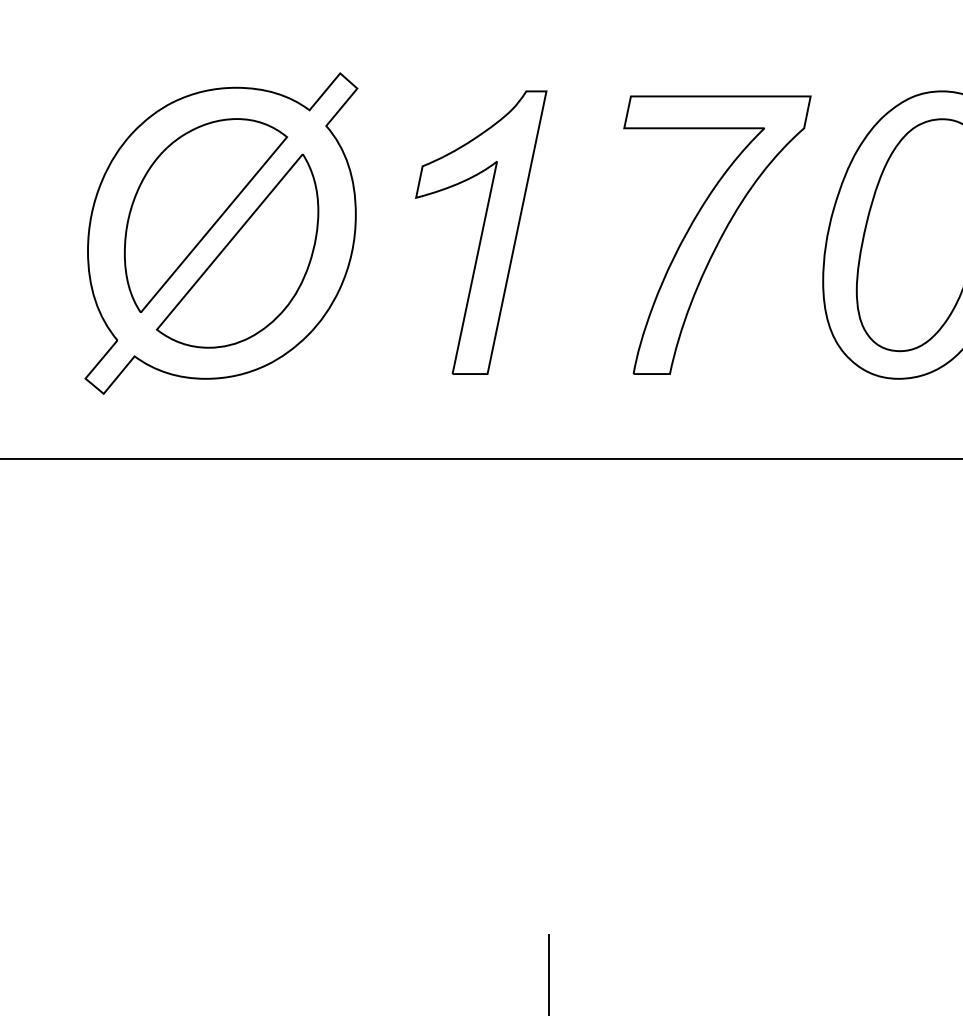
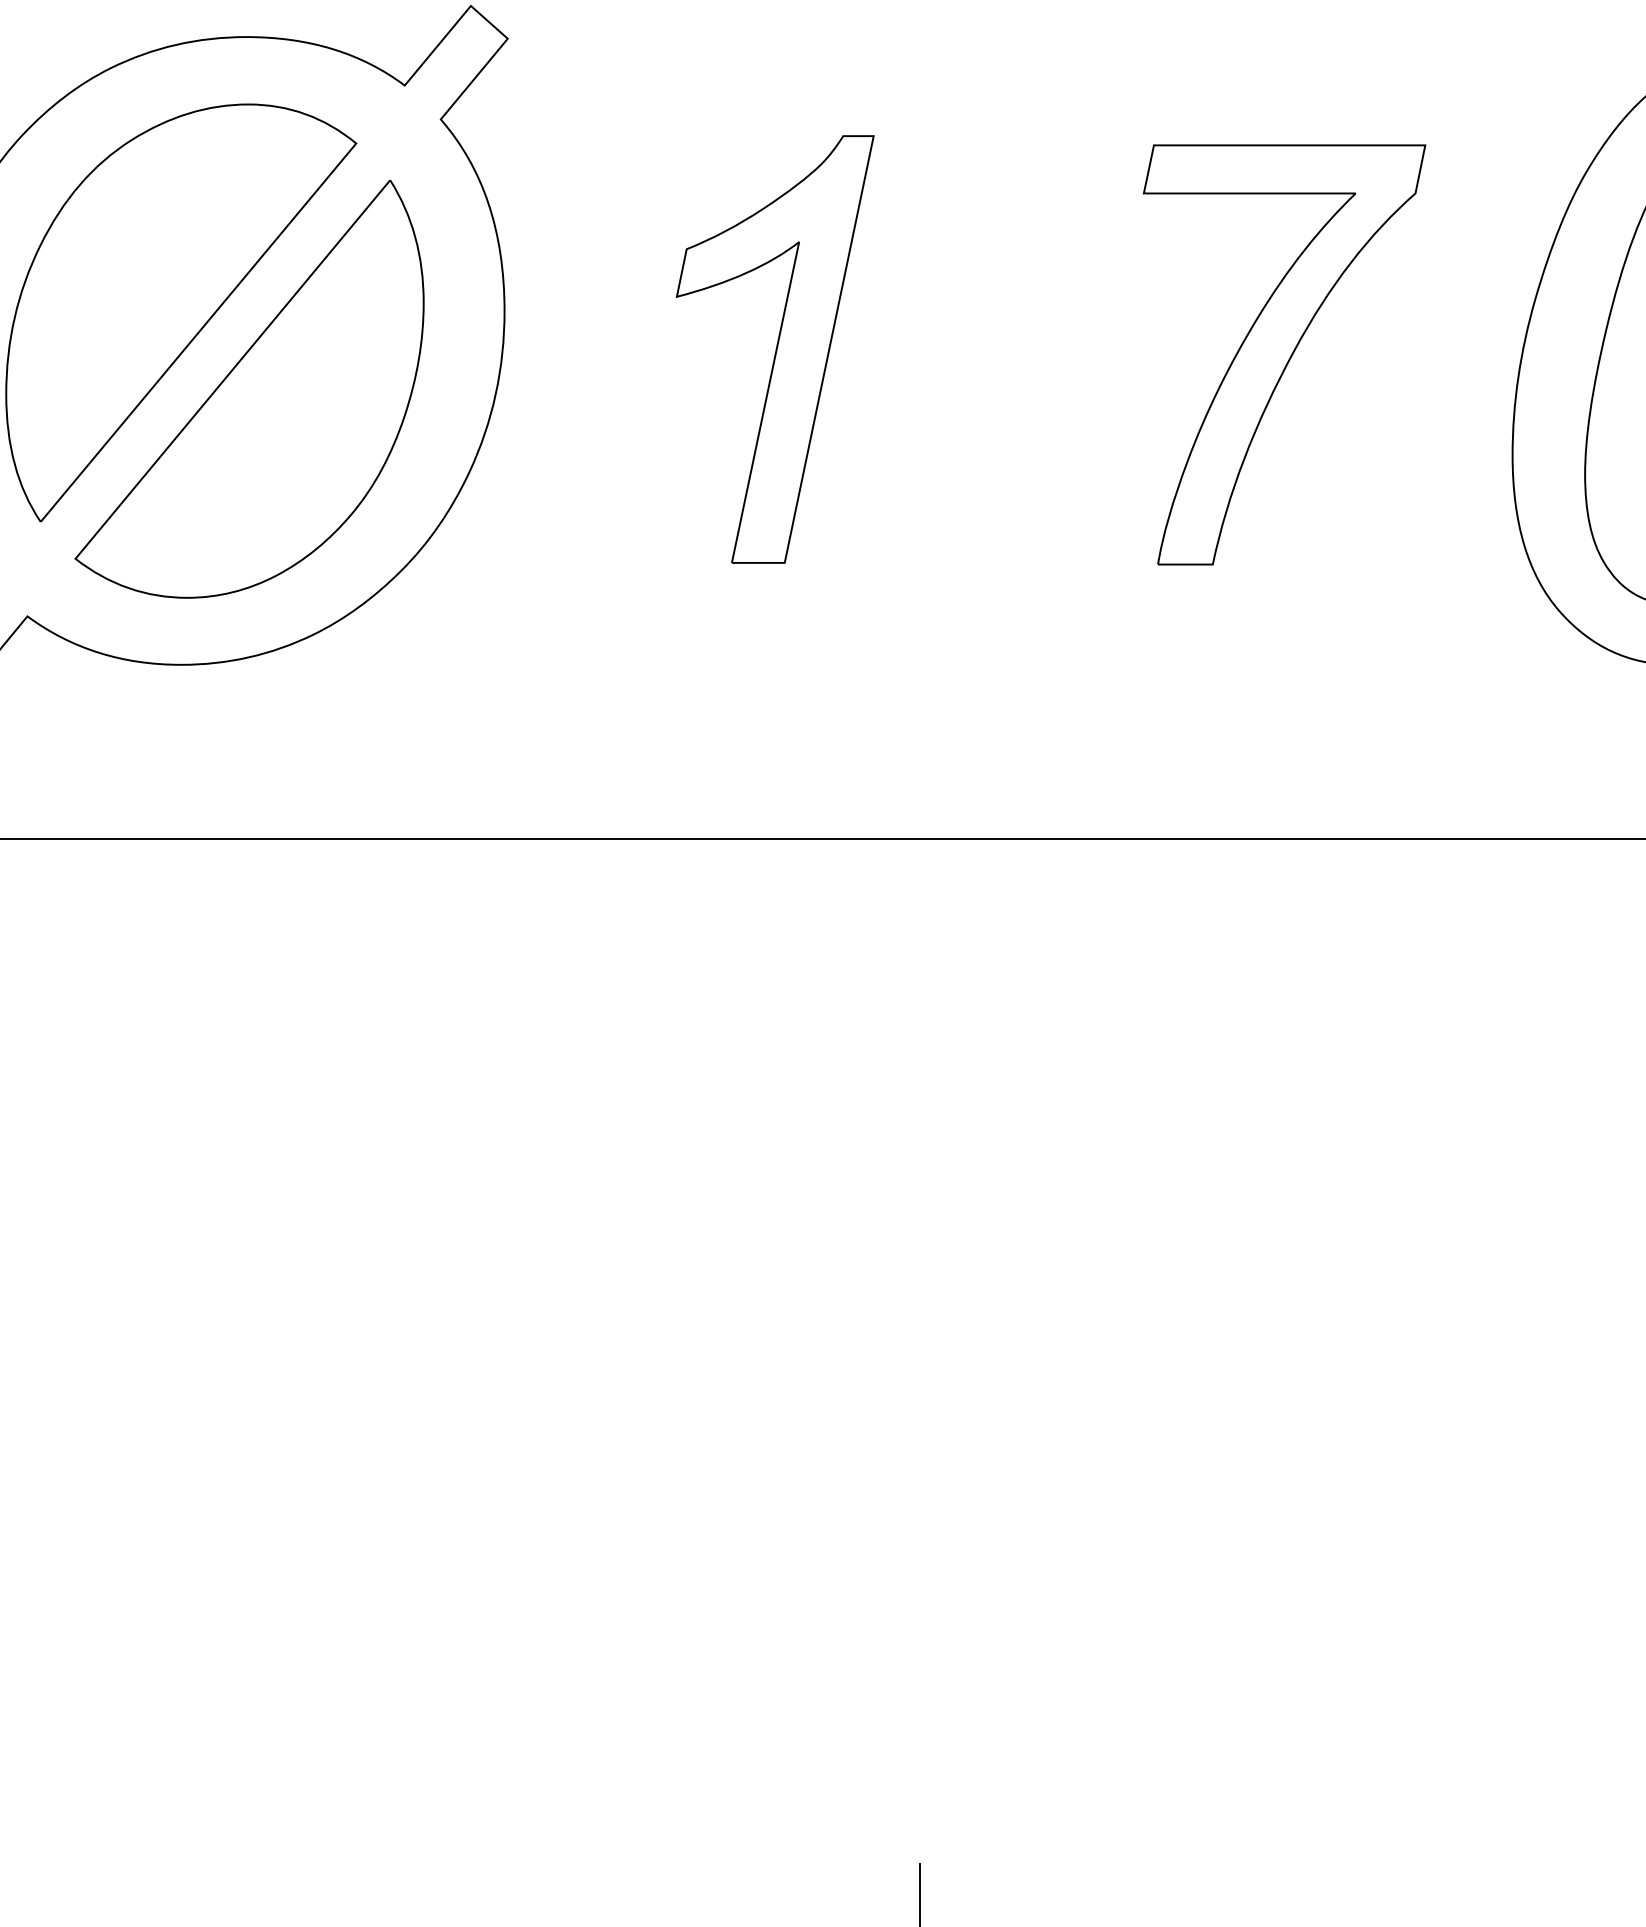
part: (481, 232) -> (775, 349), size x0.7
part: (717, 234) -> (1284, 353), size x0.7

